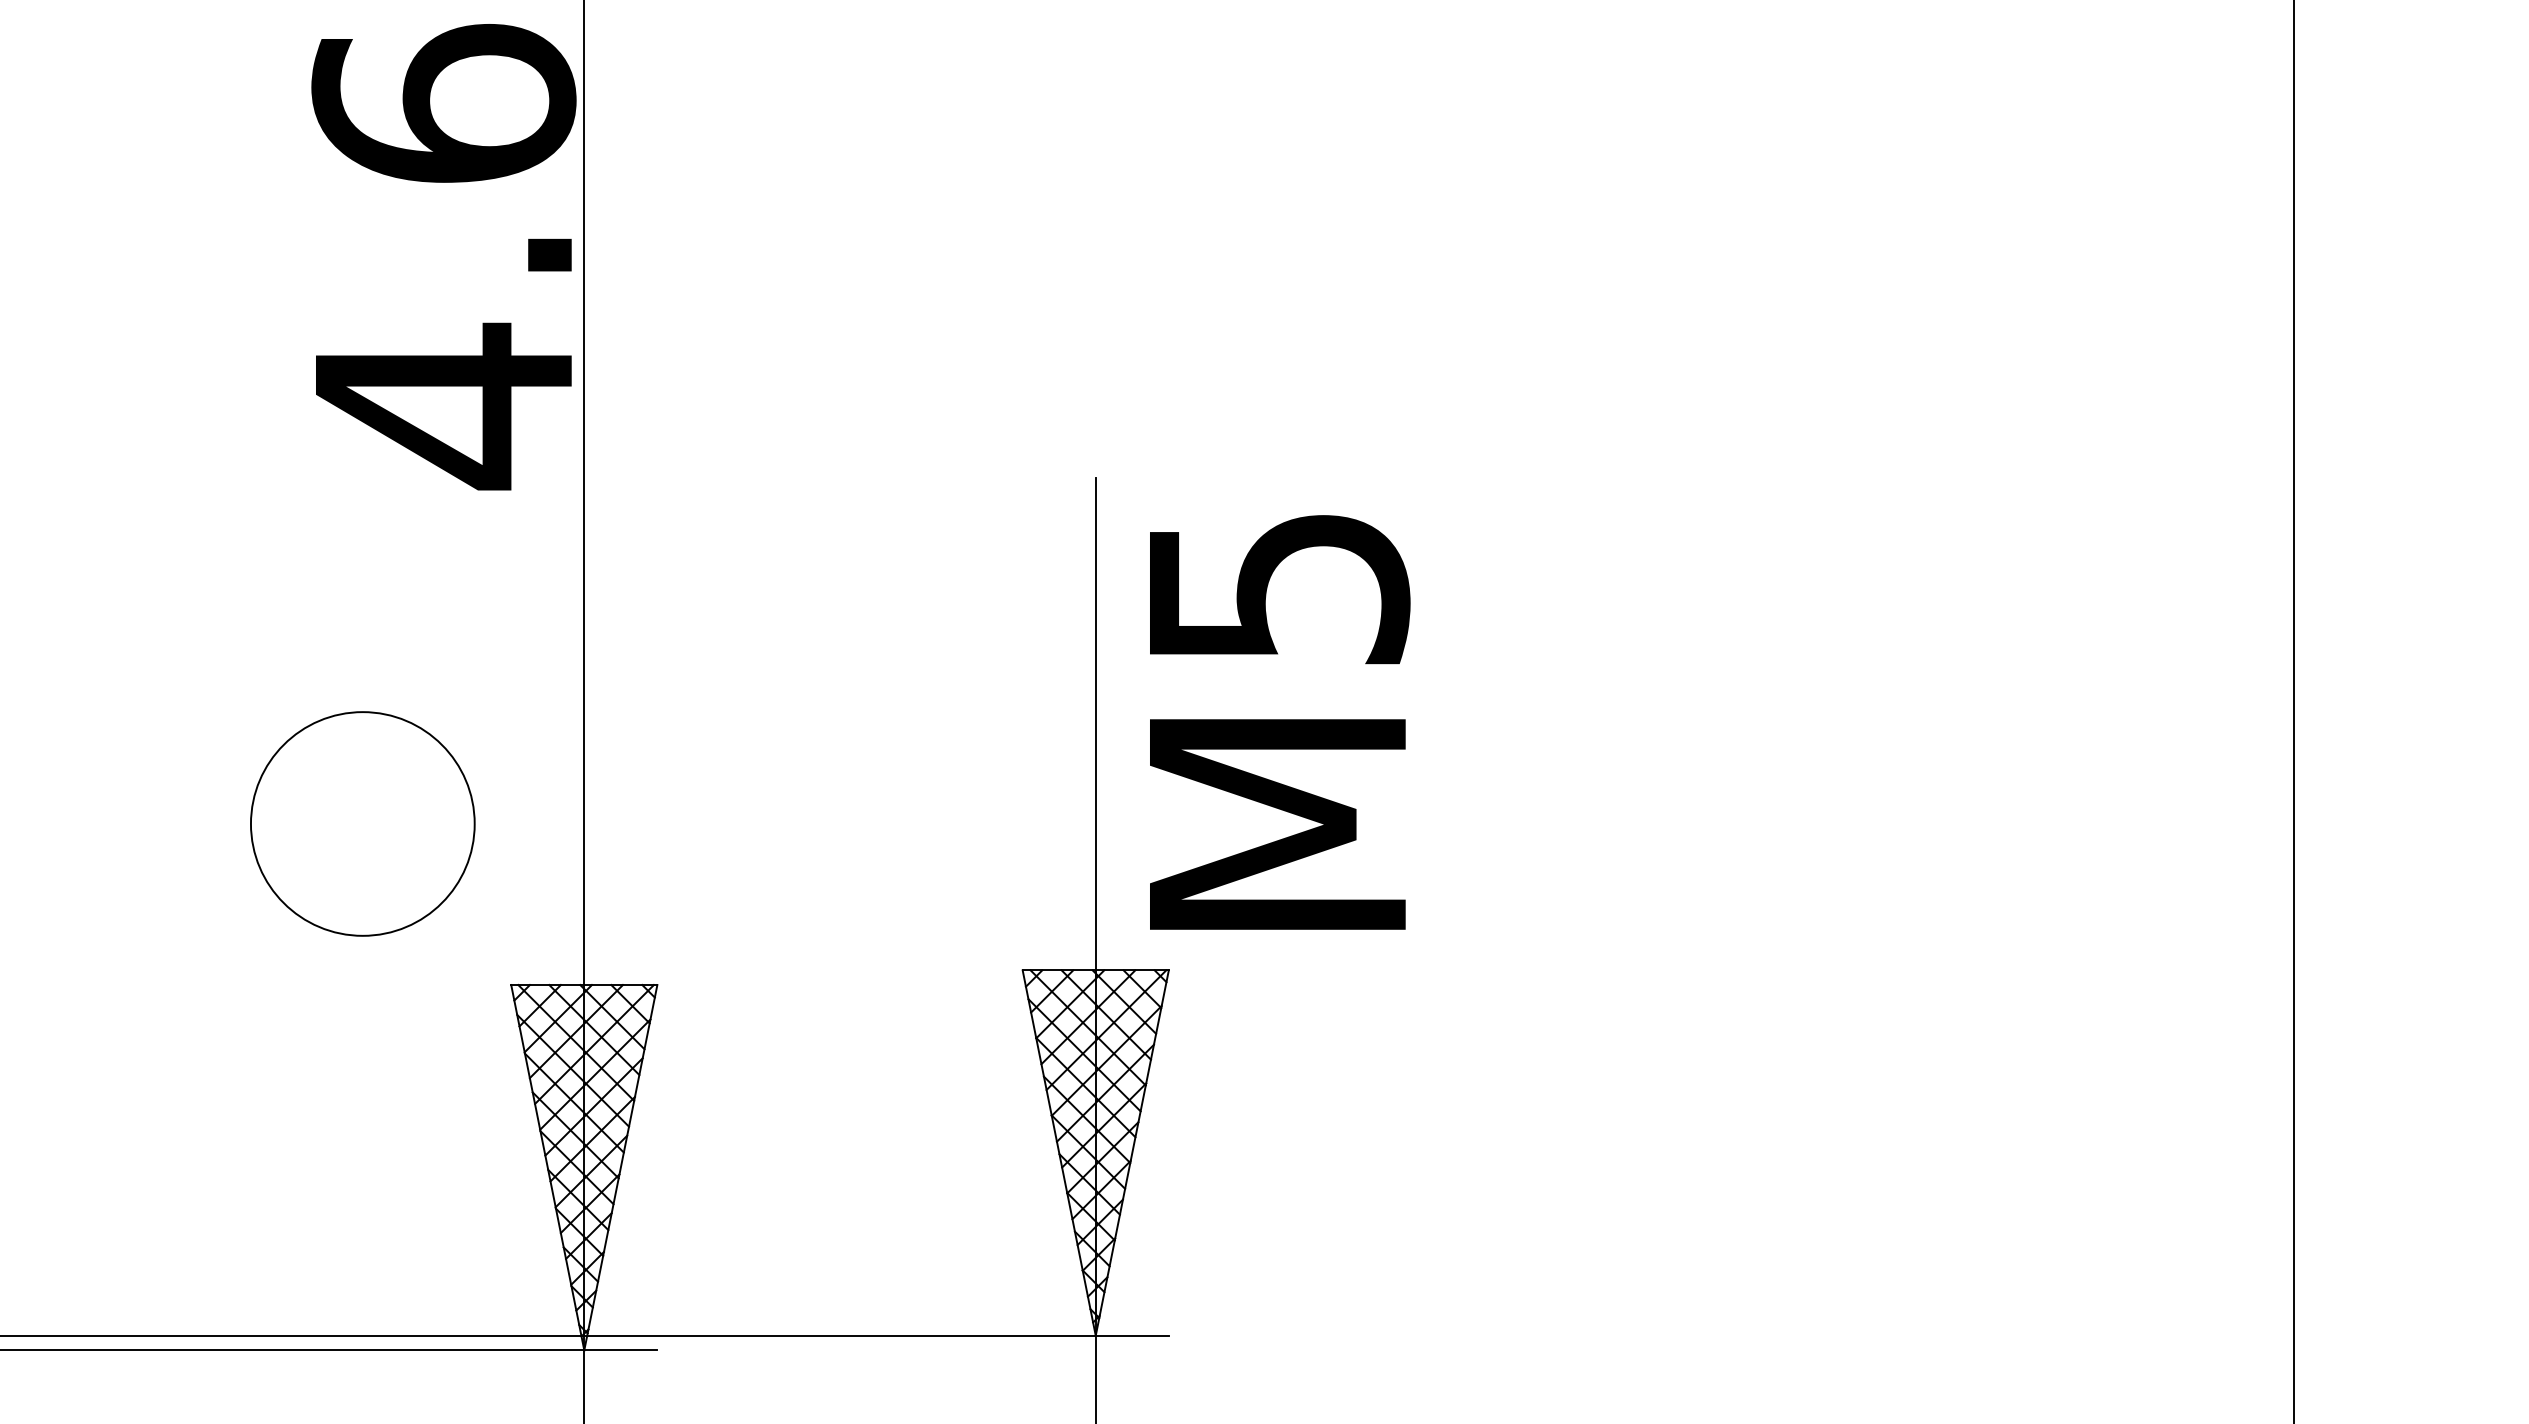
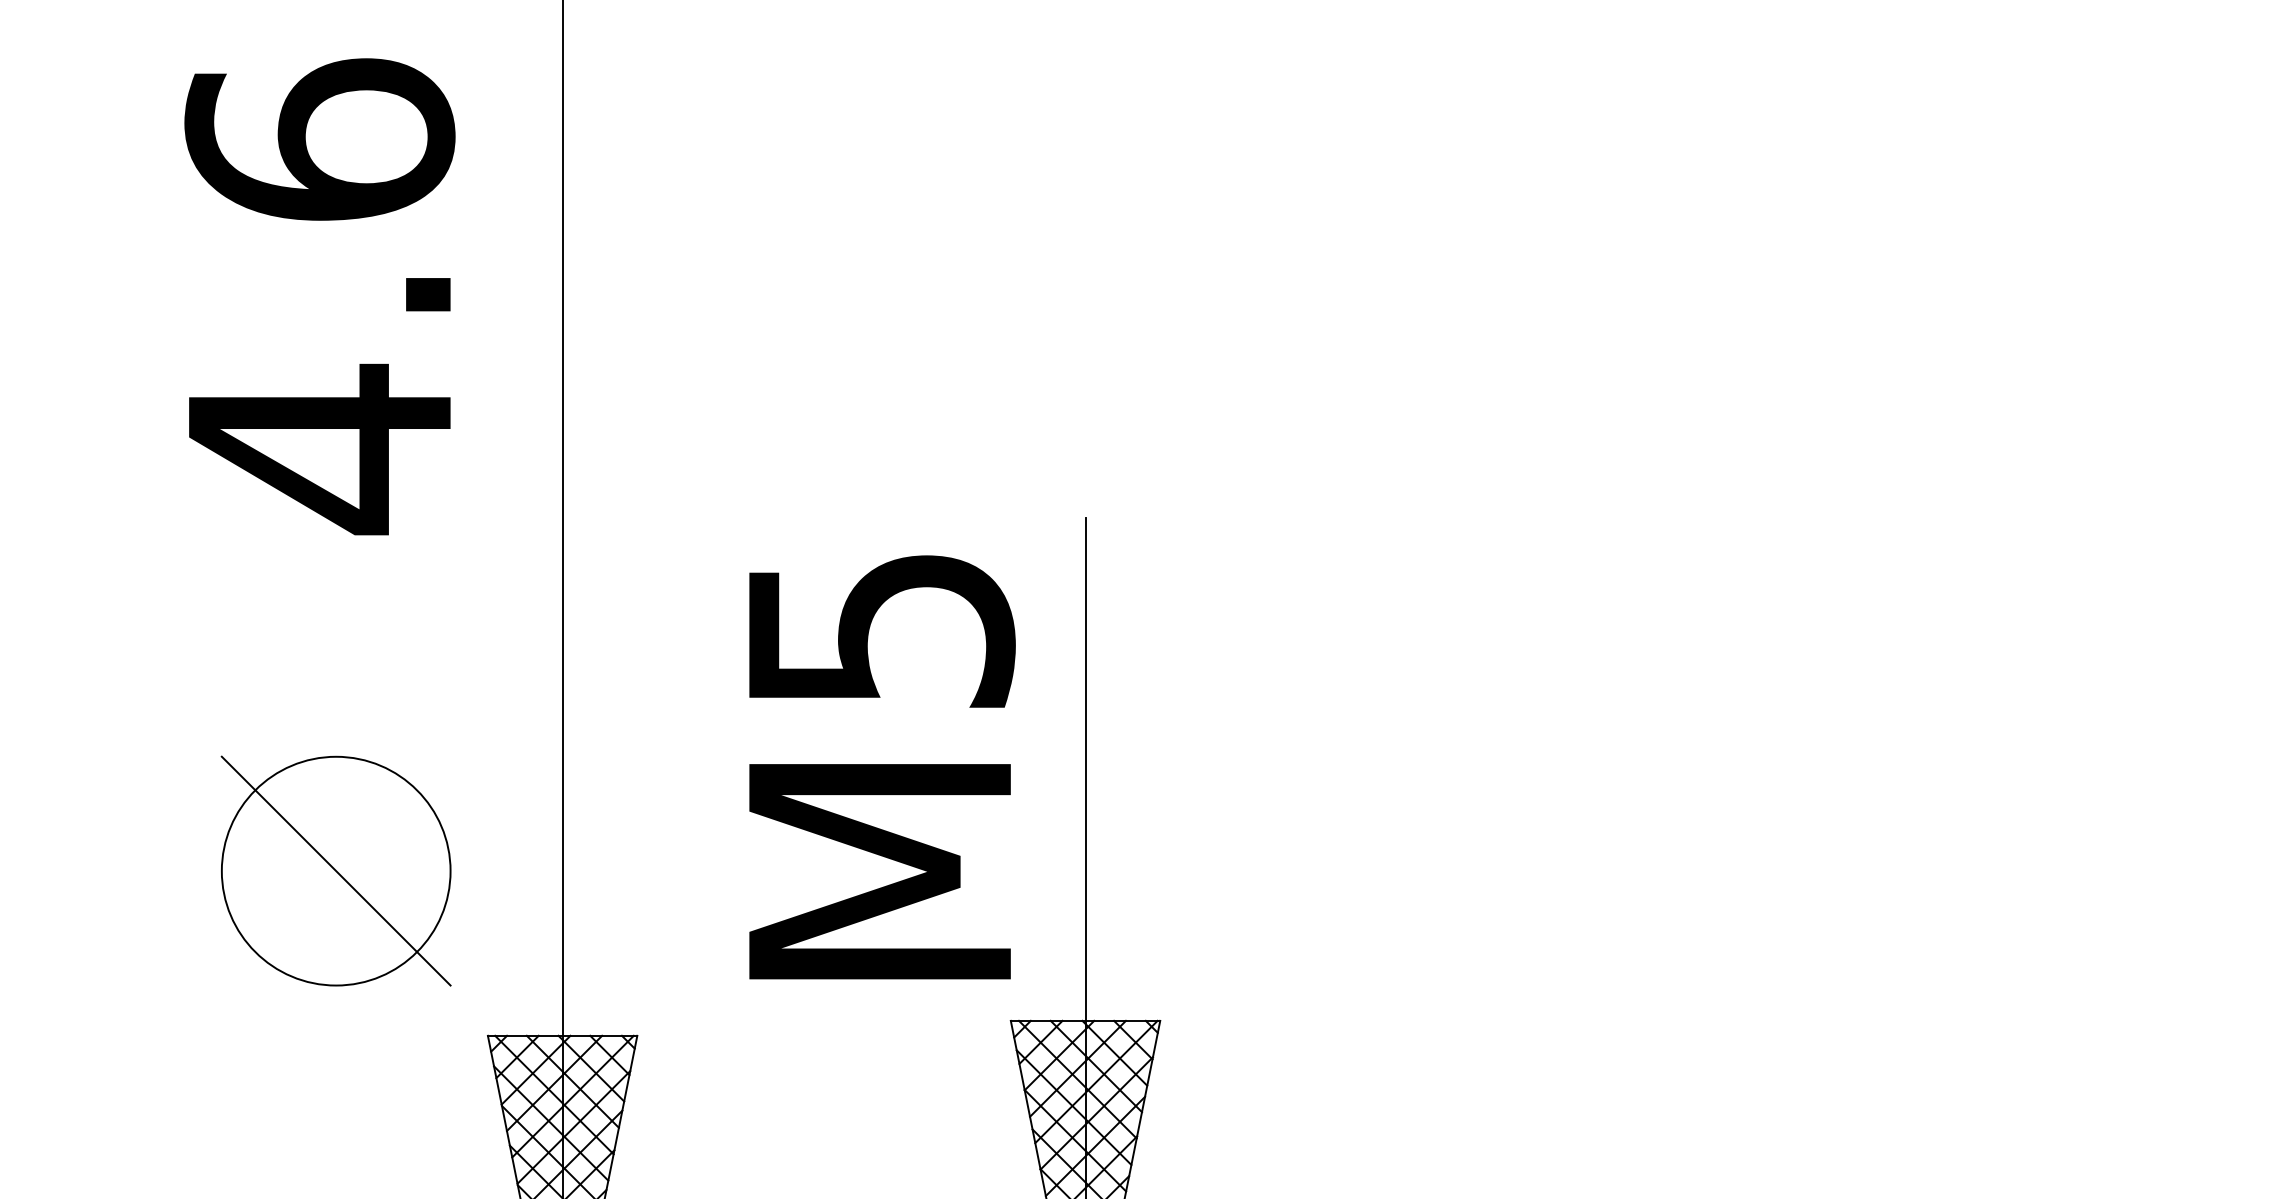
text: (443, 257) -> (319, 297), moved
text: (1280, 722) -> (882, 767), moved
line: (362, 823) -> (335, 870), added

